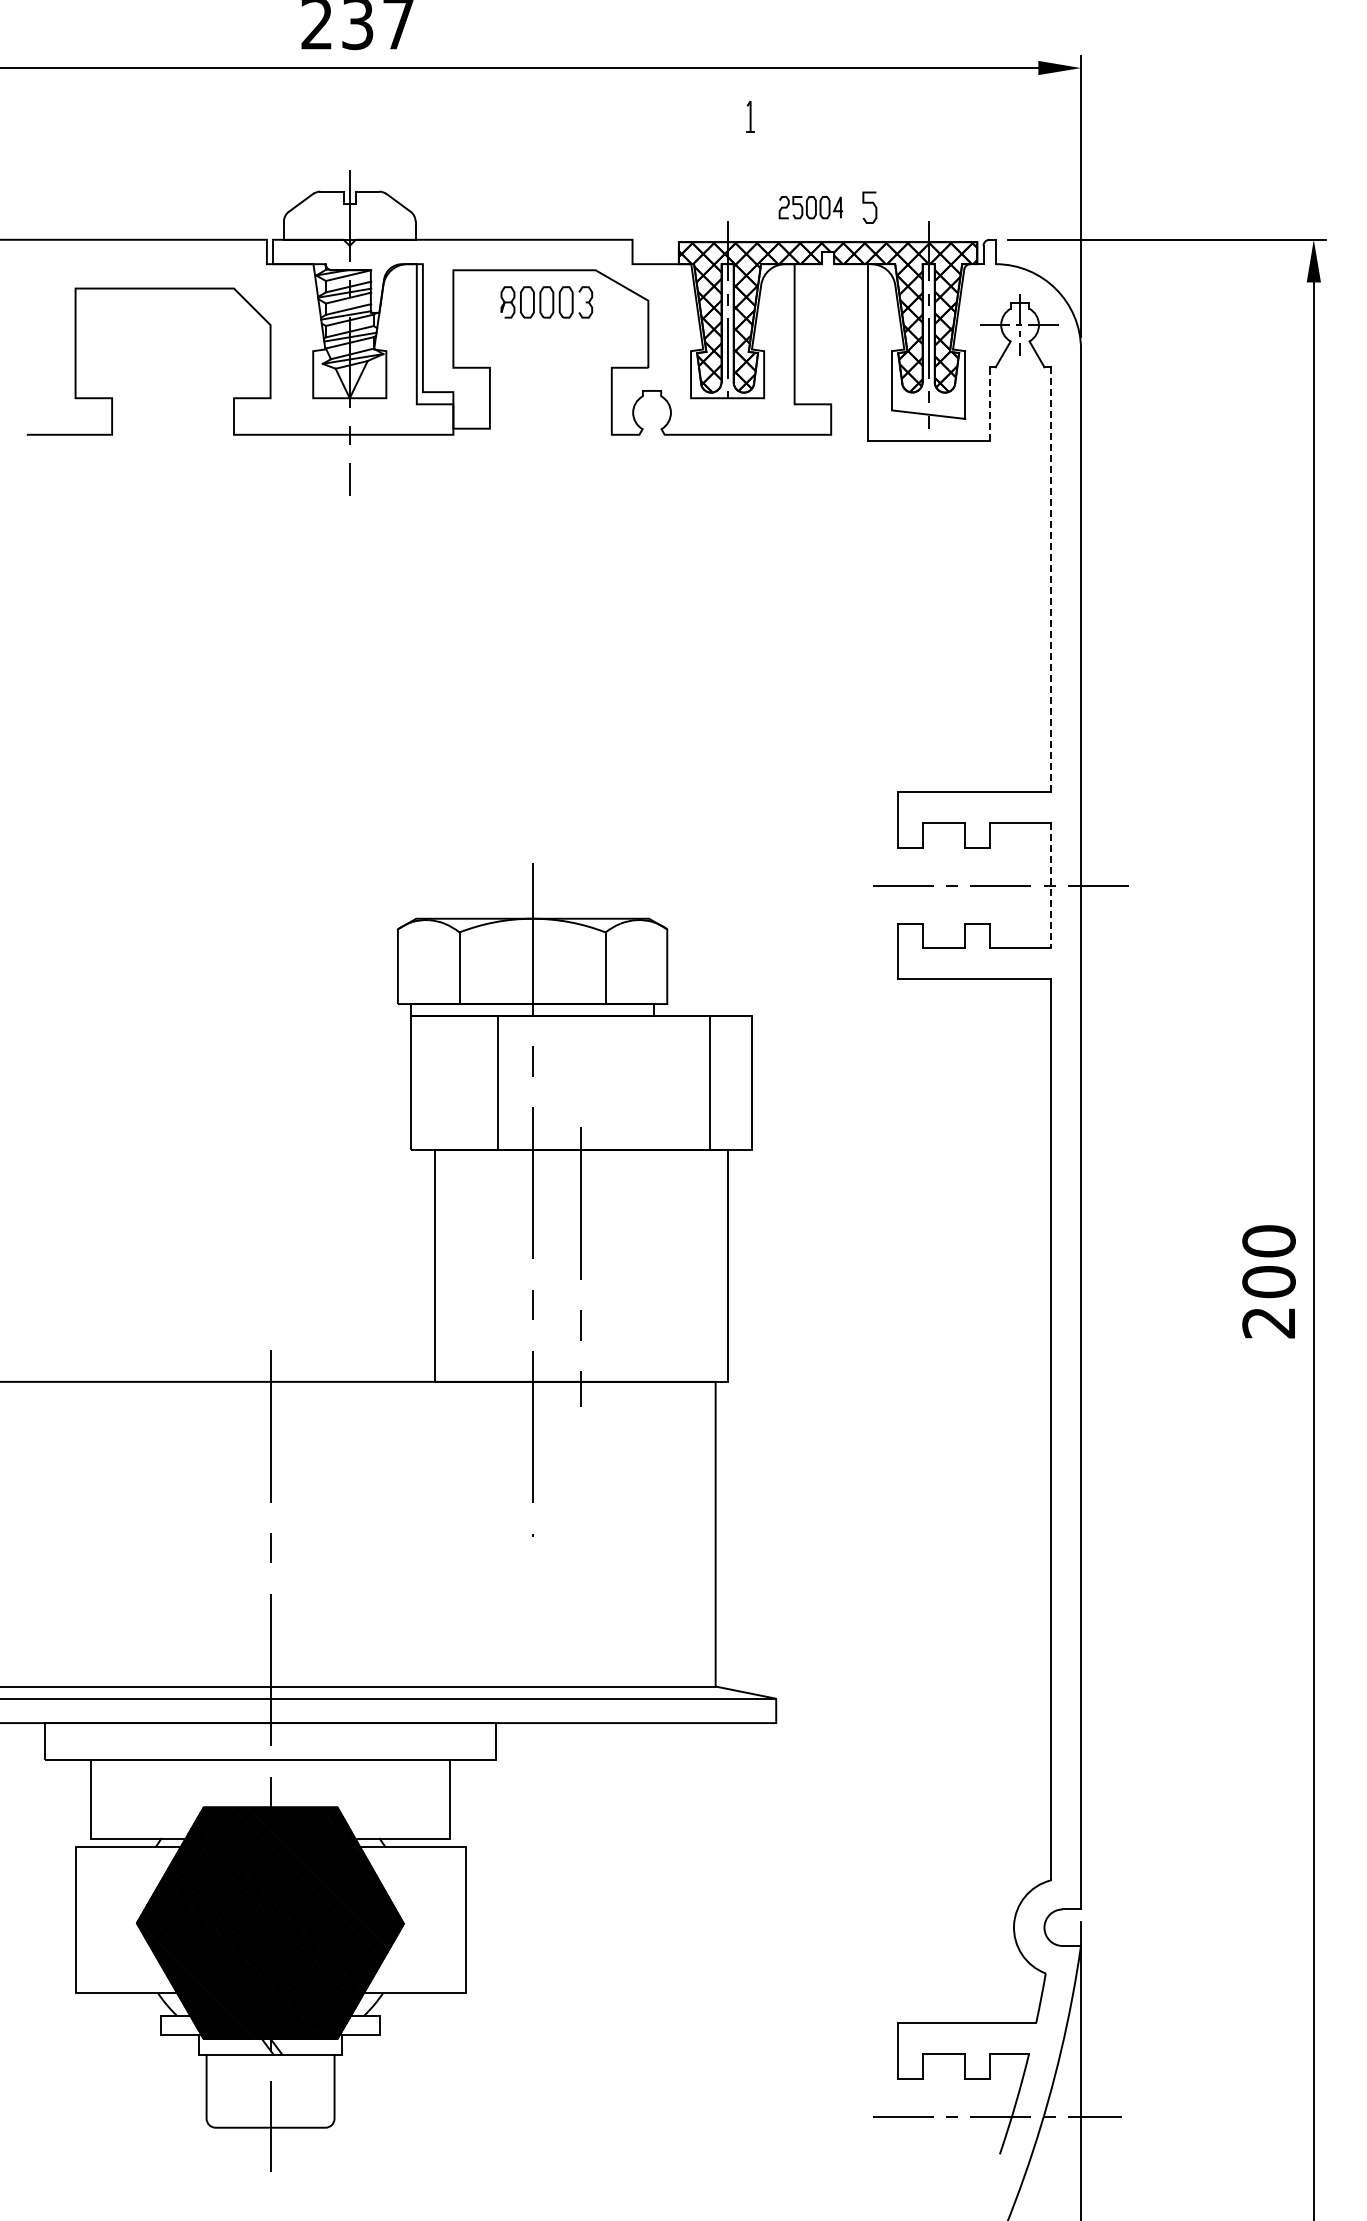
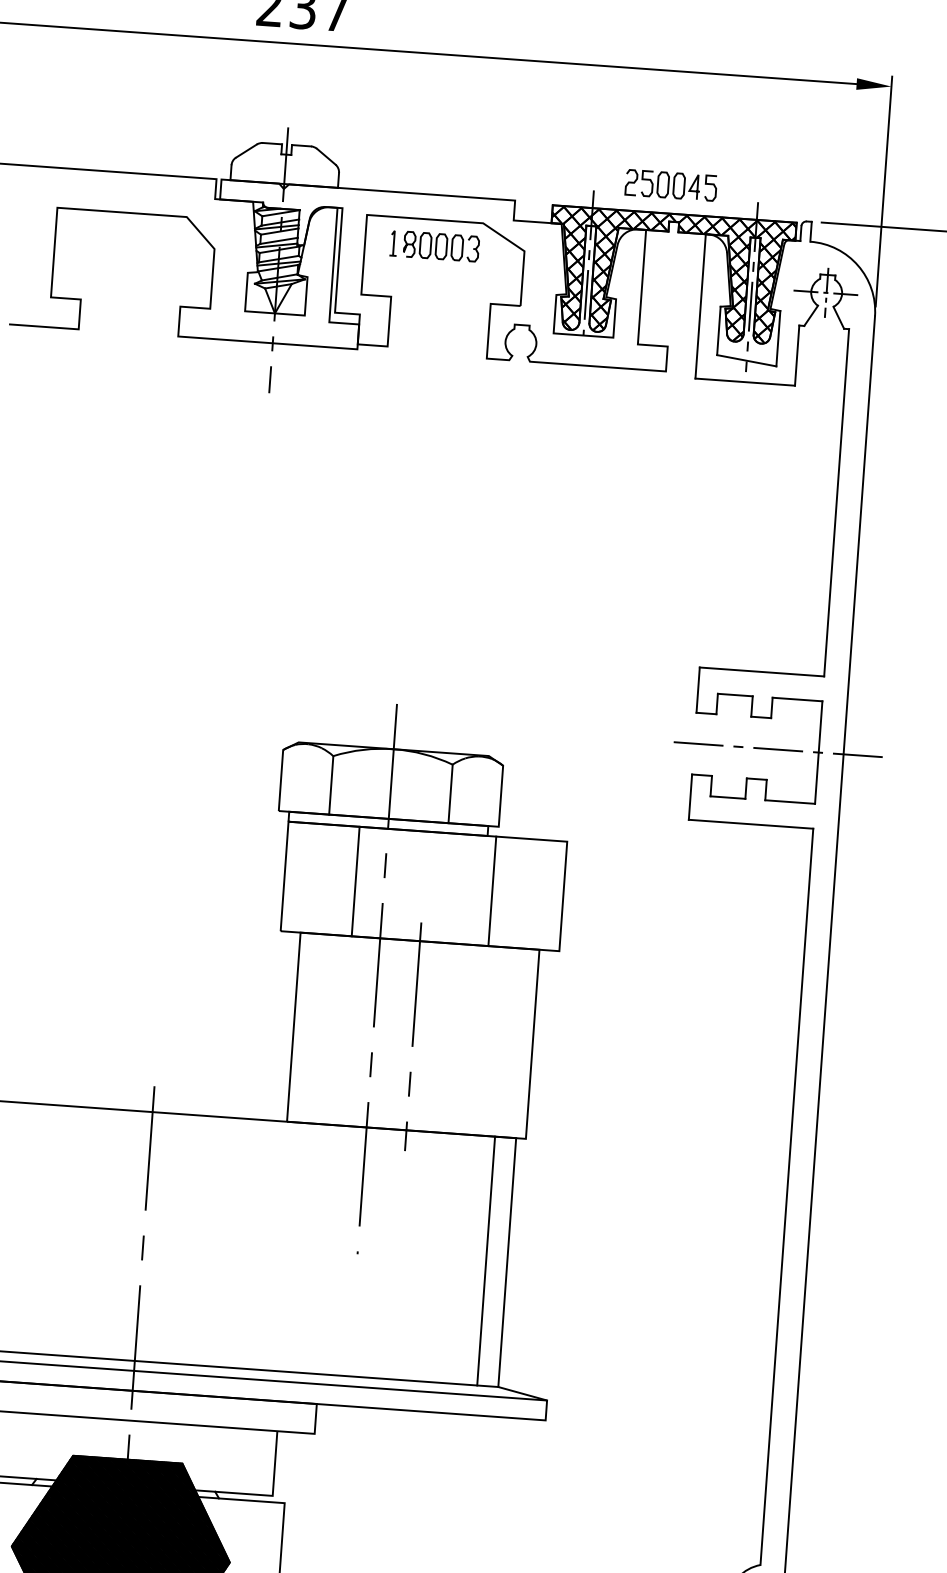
part: (750, 116) -> (393, 243), moved
part: (810, 207) -> (662, 184), size x1.43
line: (989, 404) -> (797, 355), dashed -> solid
line: (1050, 579) -> (836, 502), dashed -> solid
line: (1050, 885) -> (818, 752), dashed -> solid
line: (710, 1083) -> (492, 891), moved
line: (689, 1533) -> (485, 1260), added

